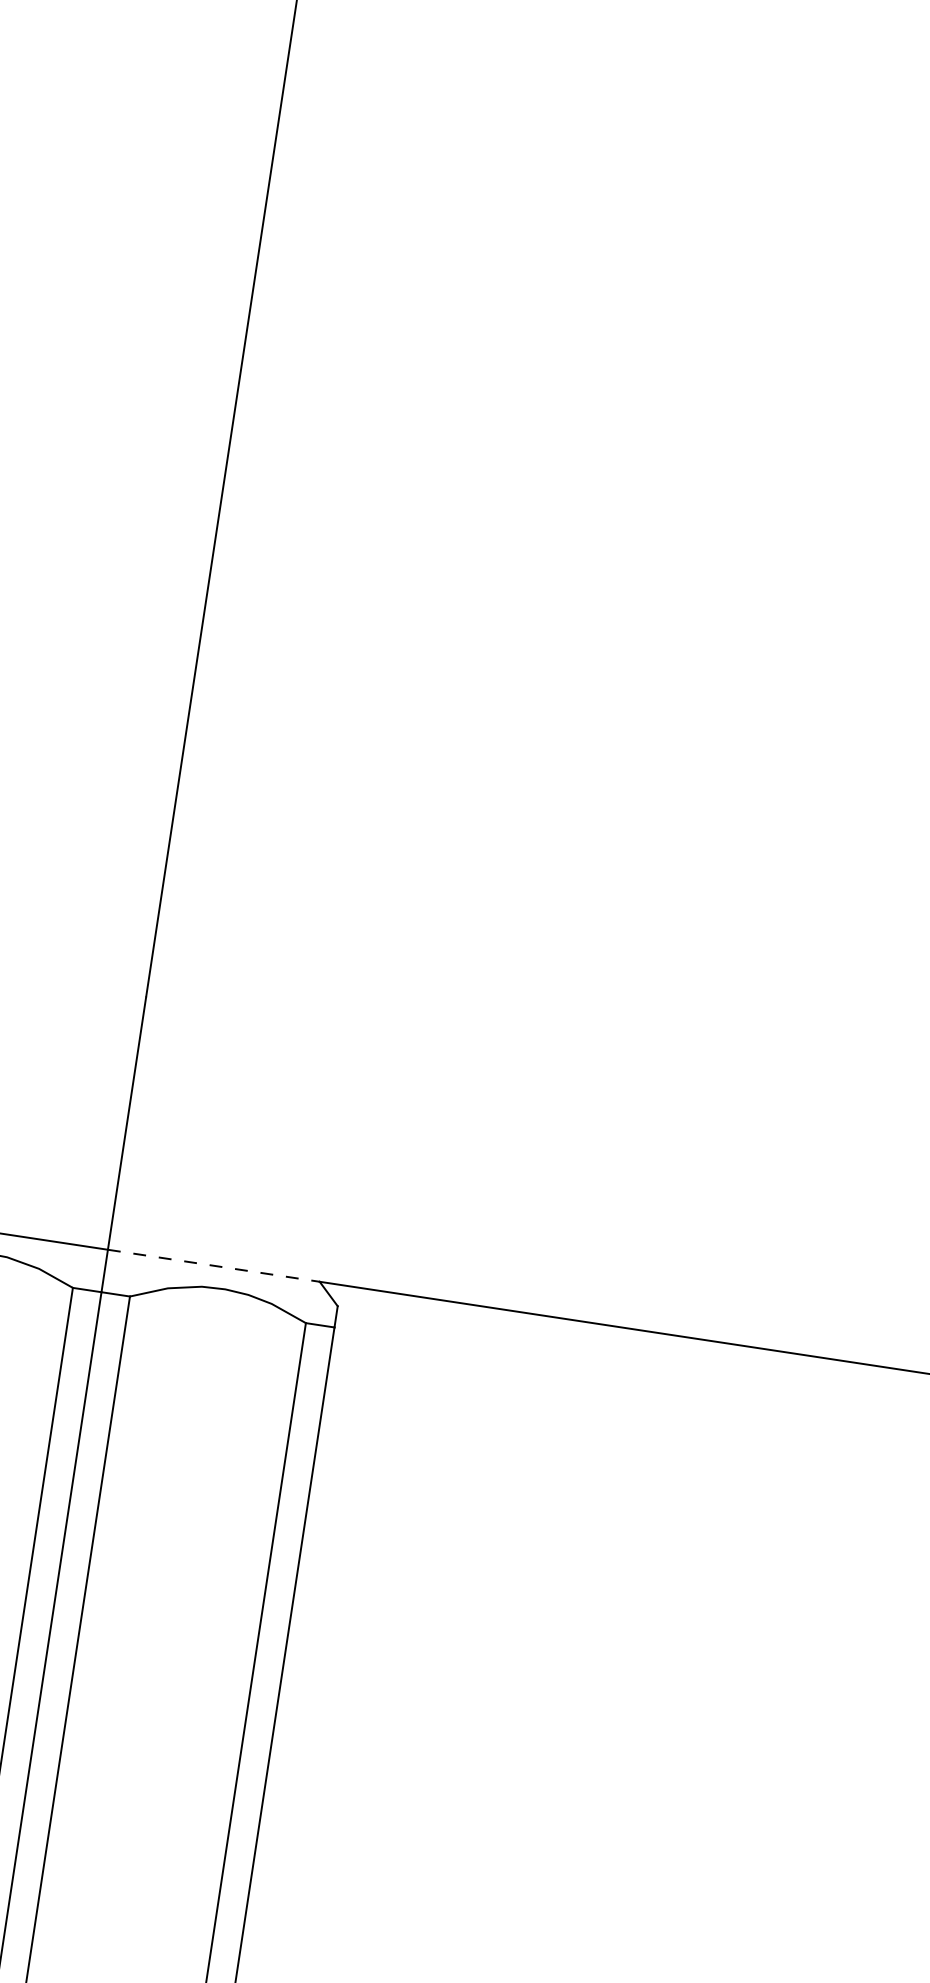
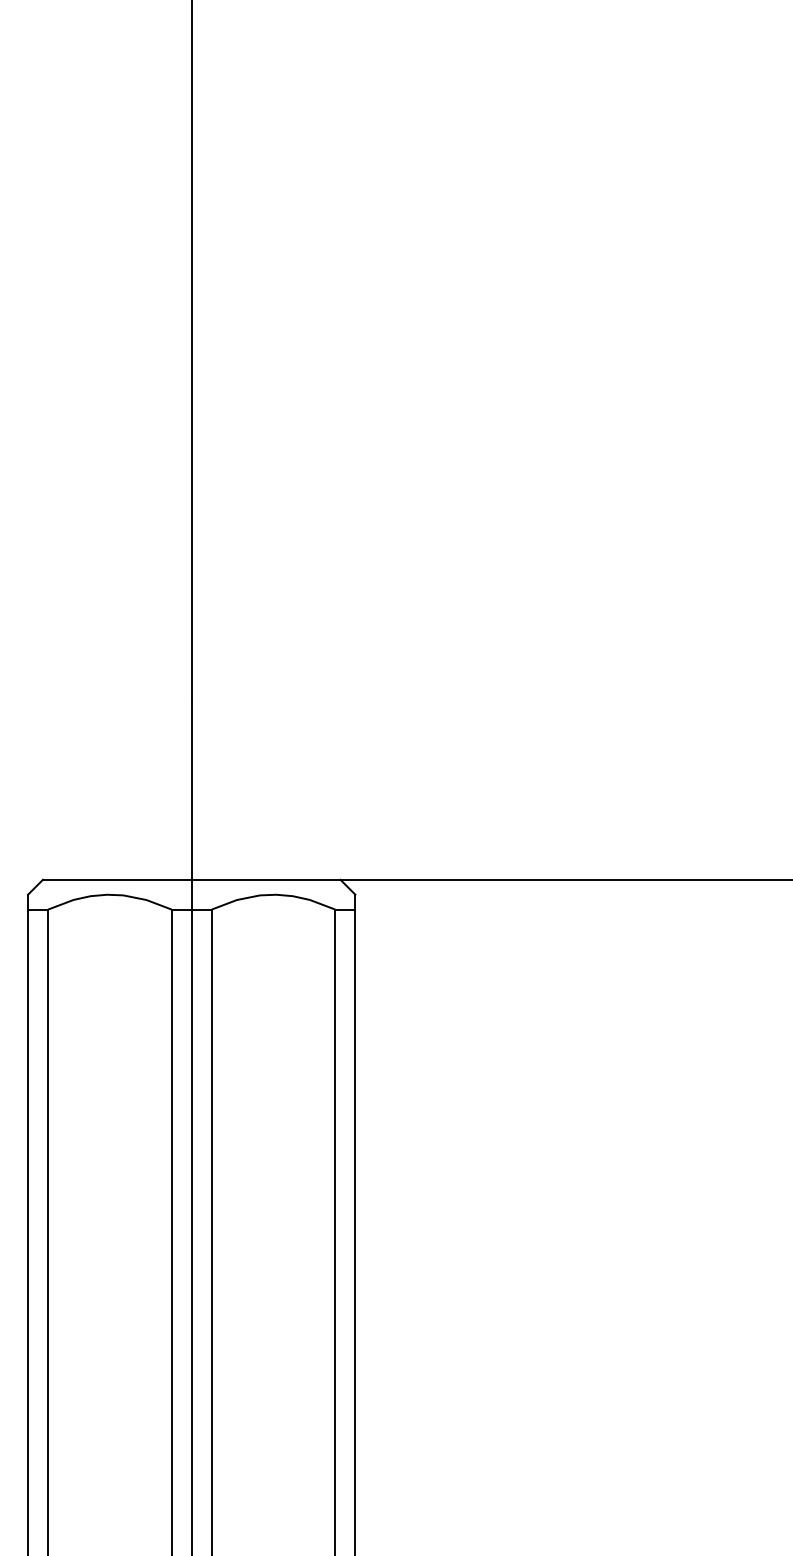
line: (214, 1265) -> (266, 879), dashed -> solid

